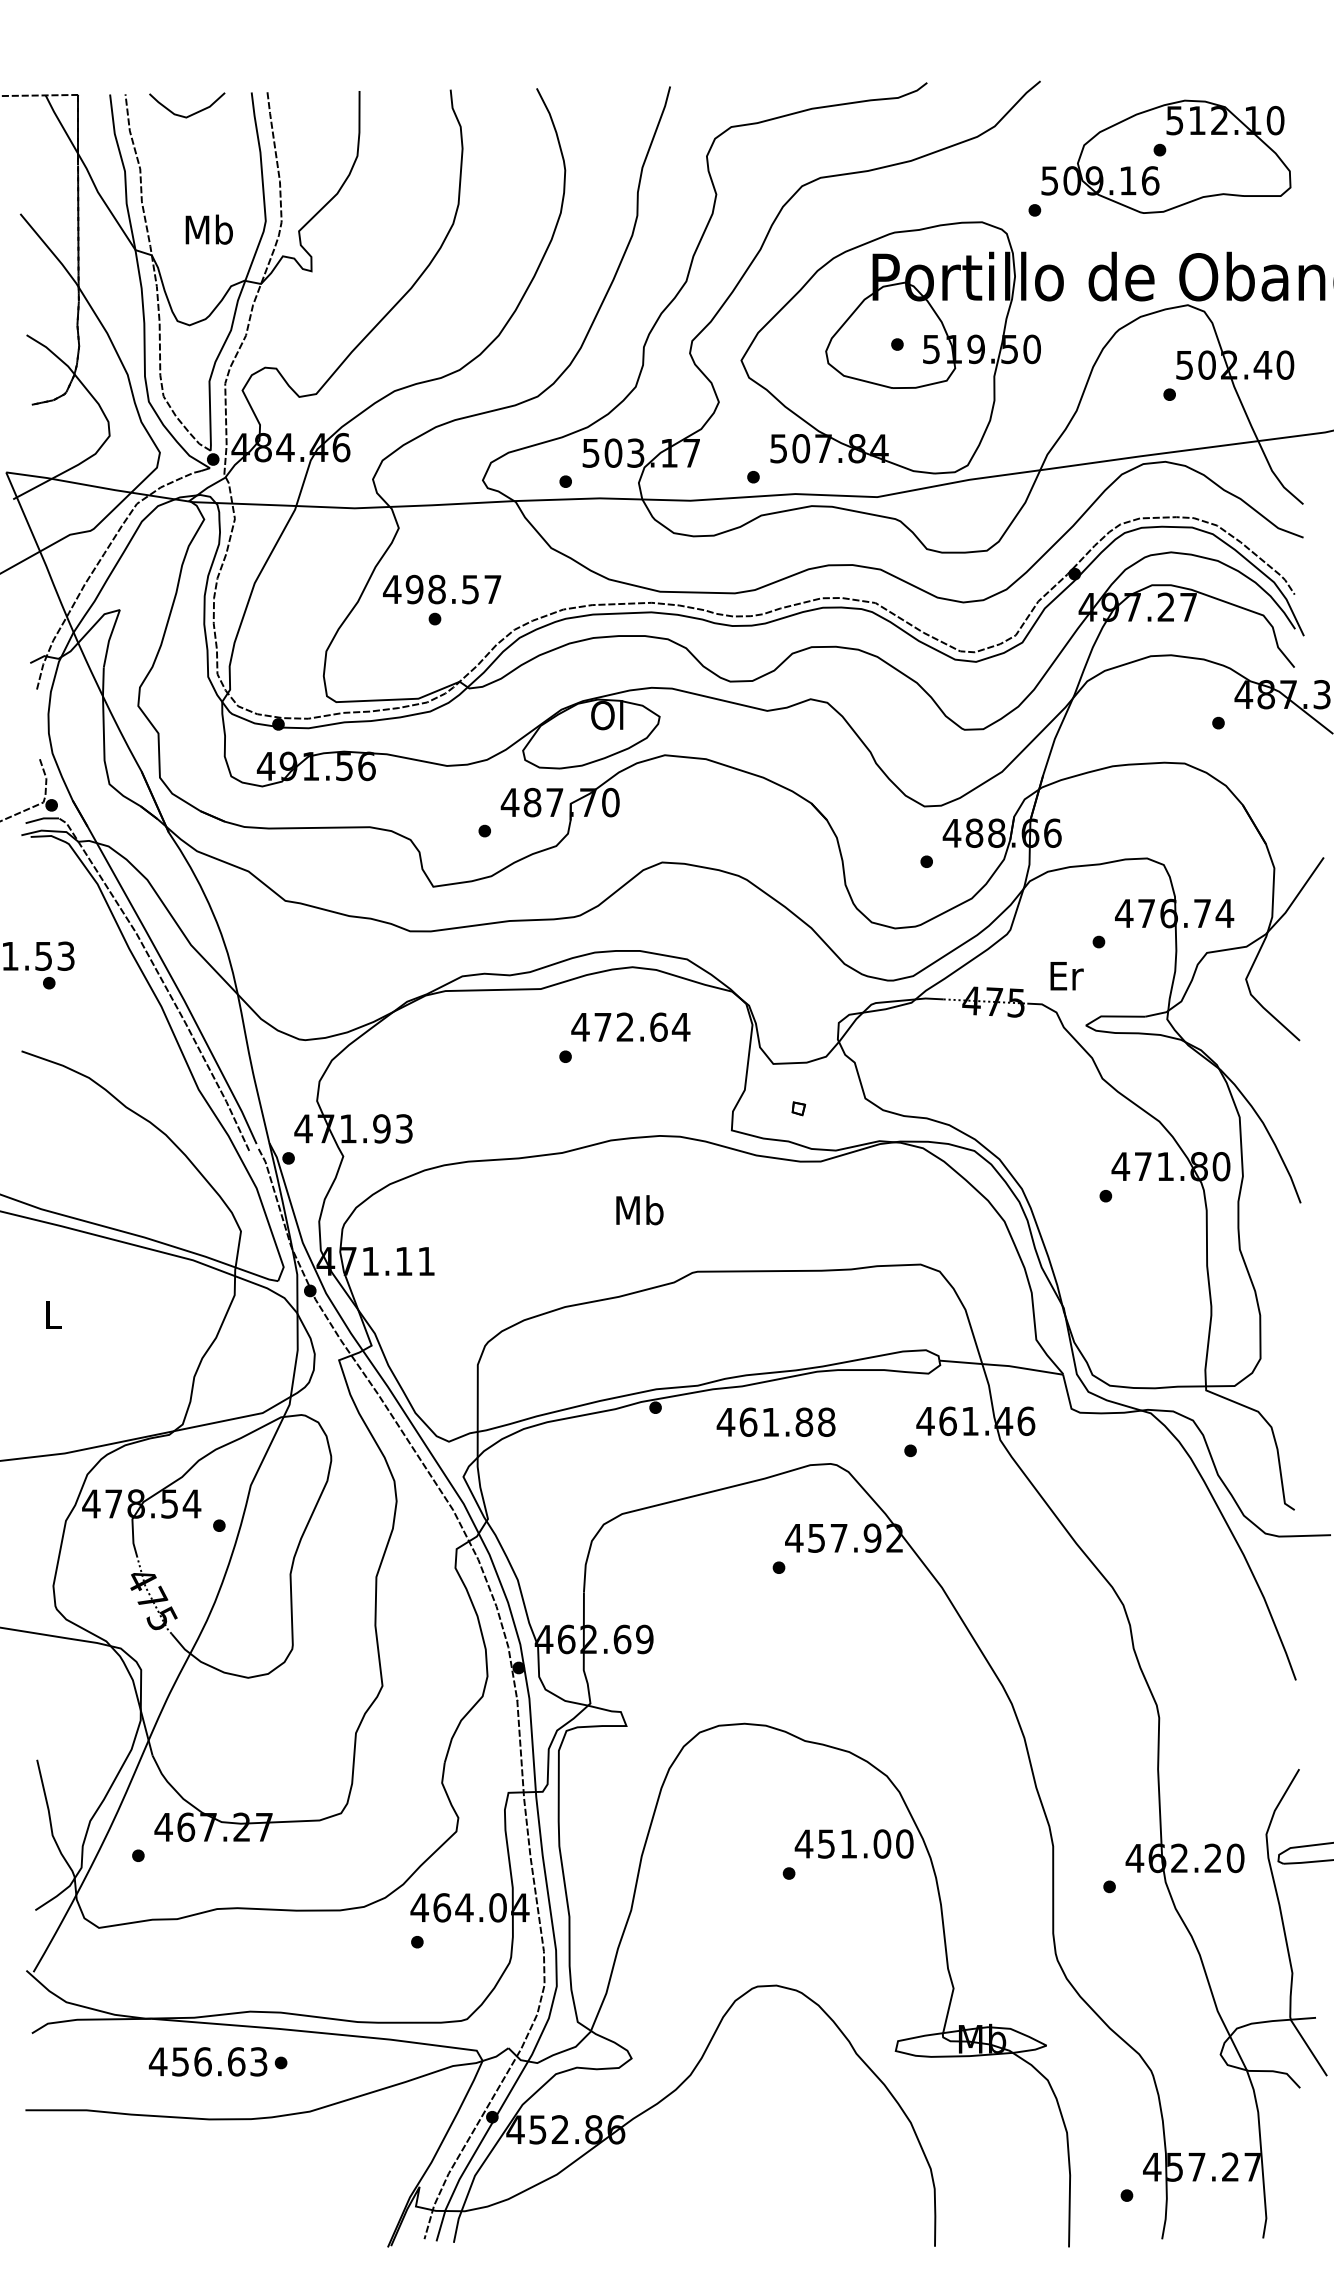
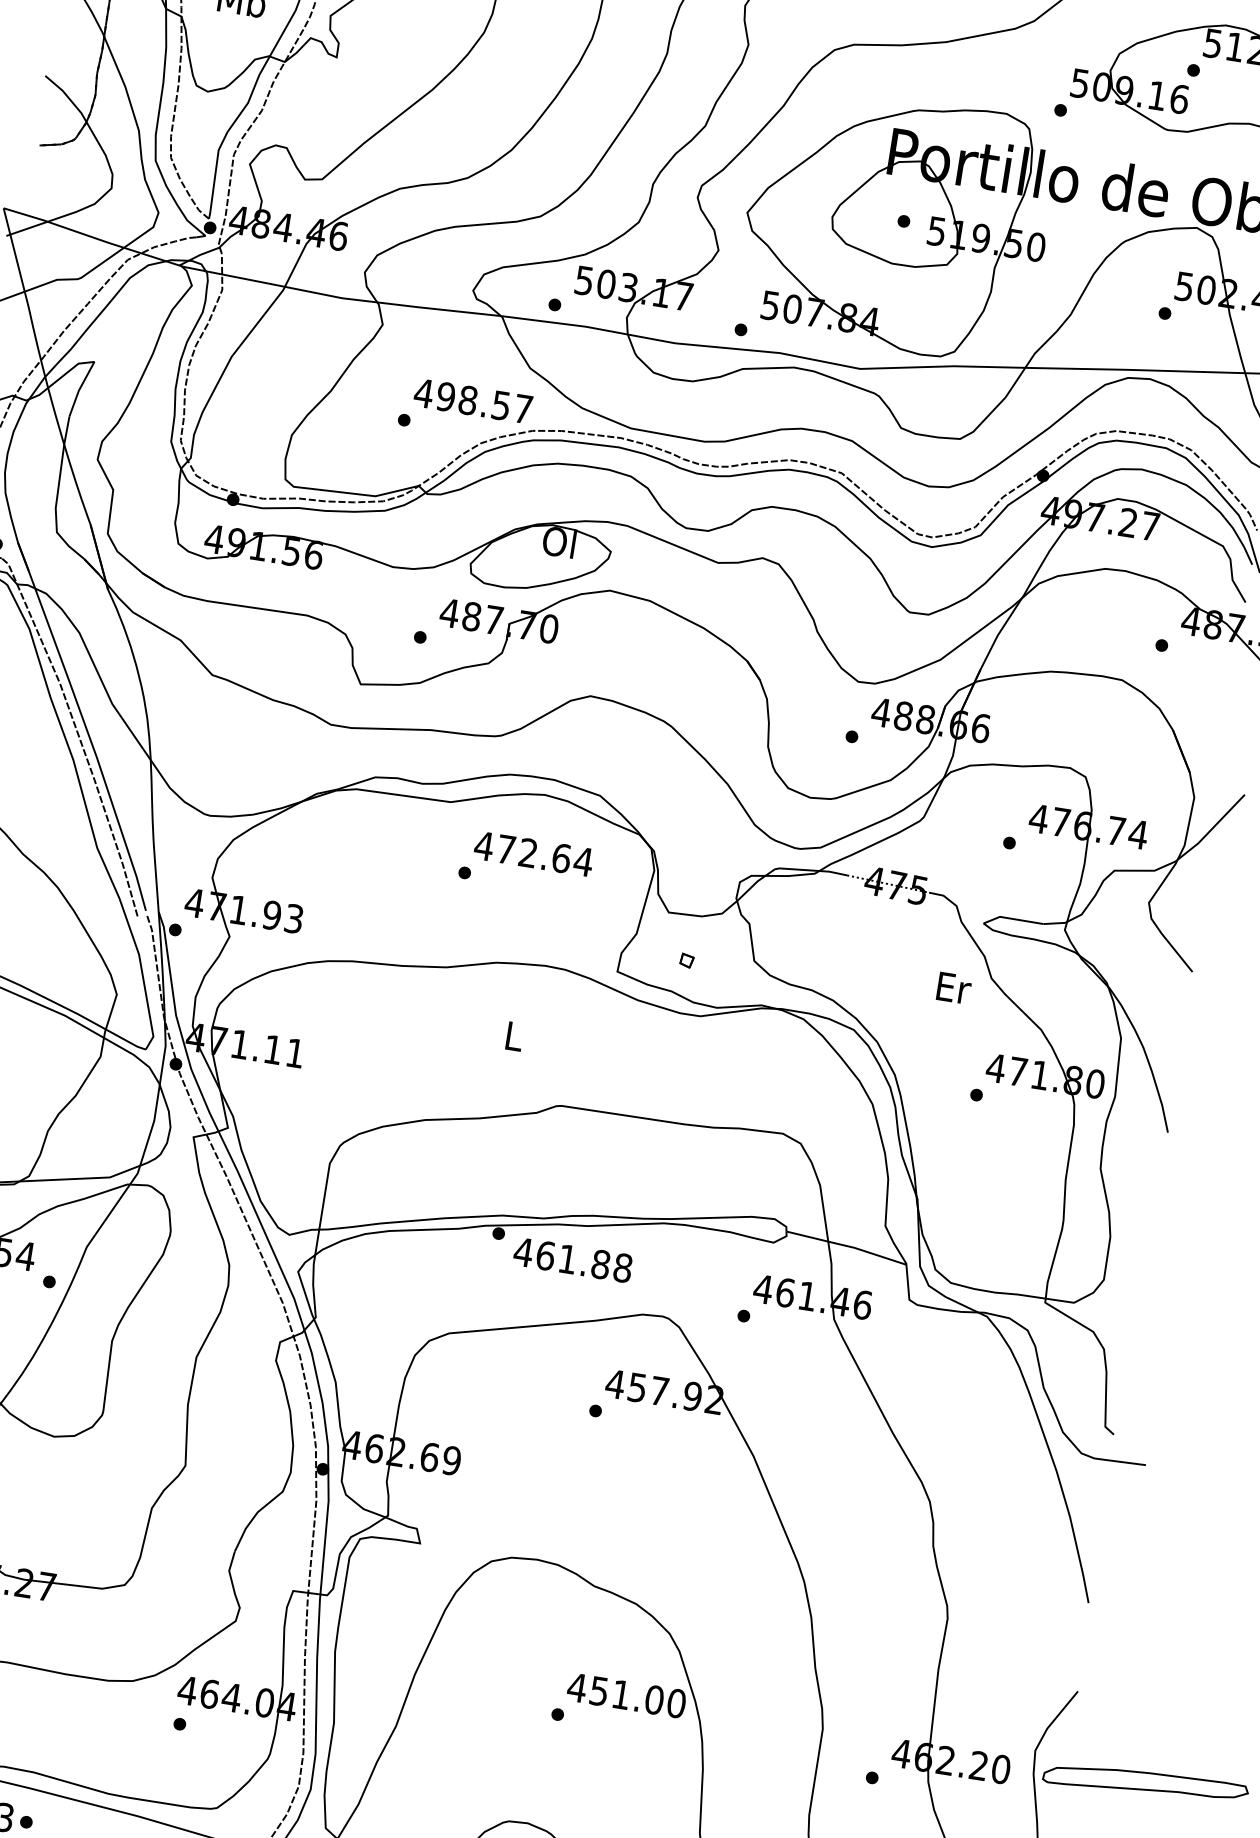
text: (442, 589) -> (473, 401), moved
text: (1066, 976) -> (953, 988), moved
text: (639, 1210) -> (513, 1036), Mb -> L
text: (775, 1421) -> (572, 1259), moved

